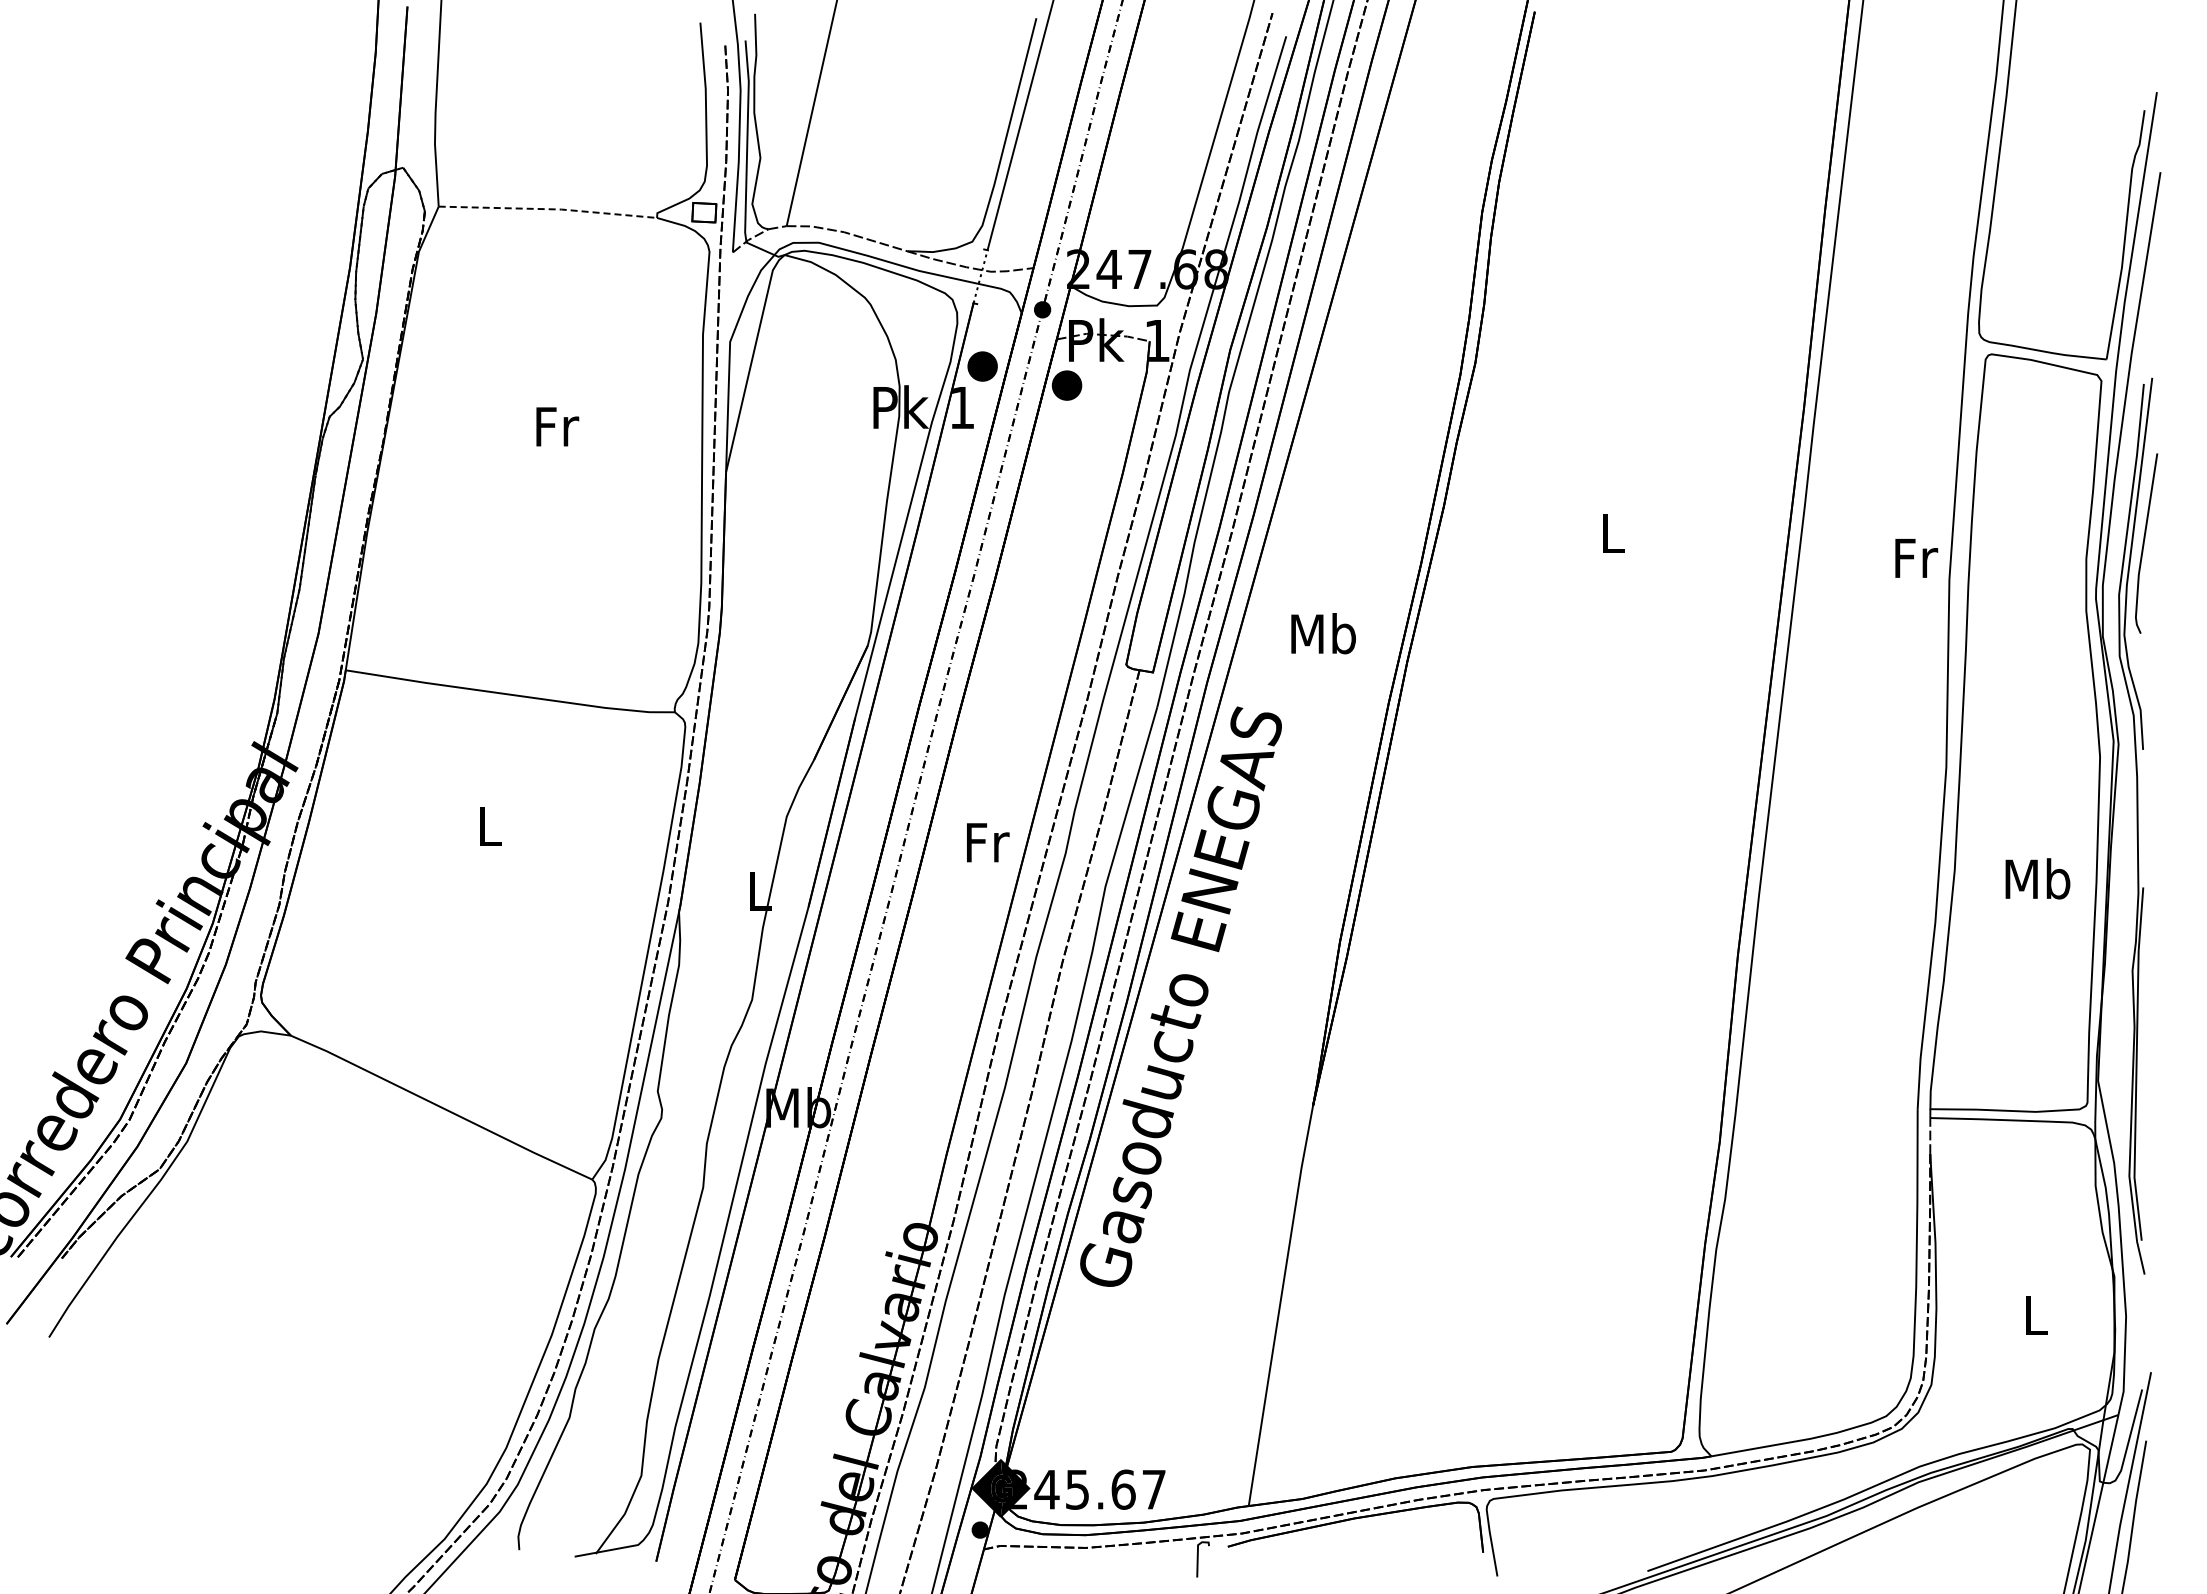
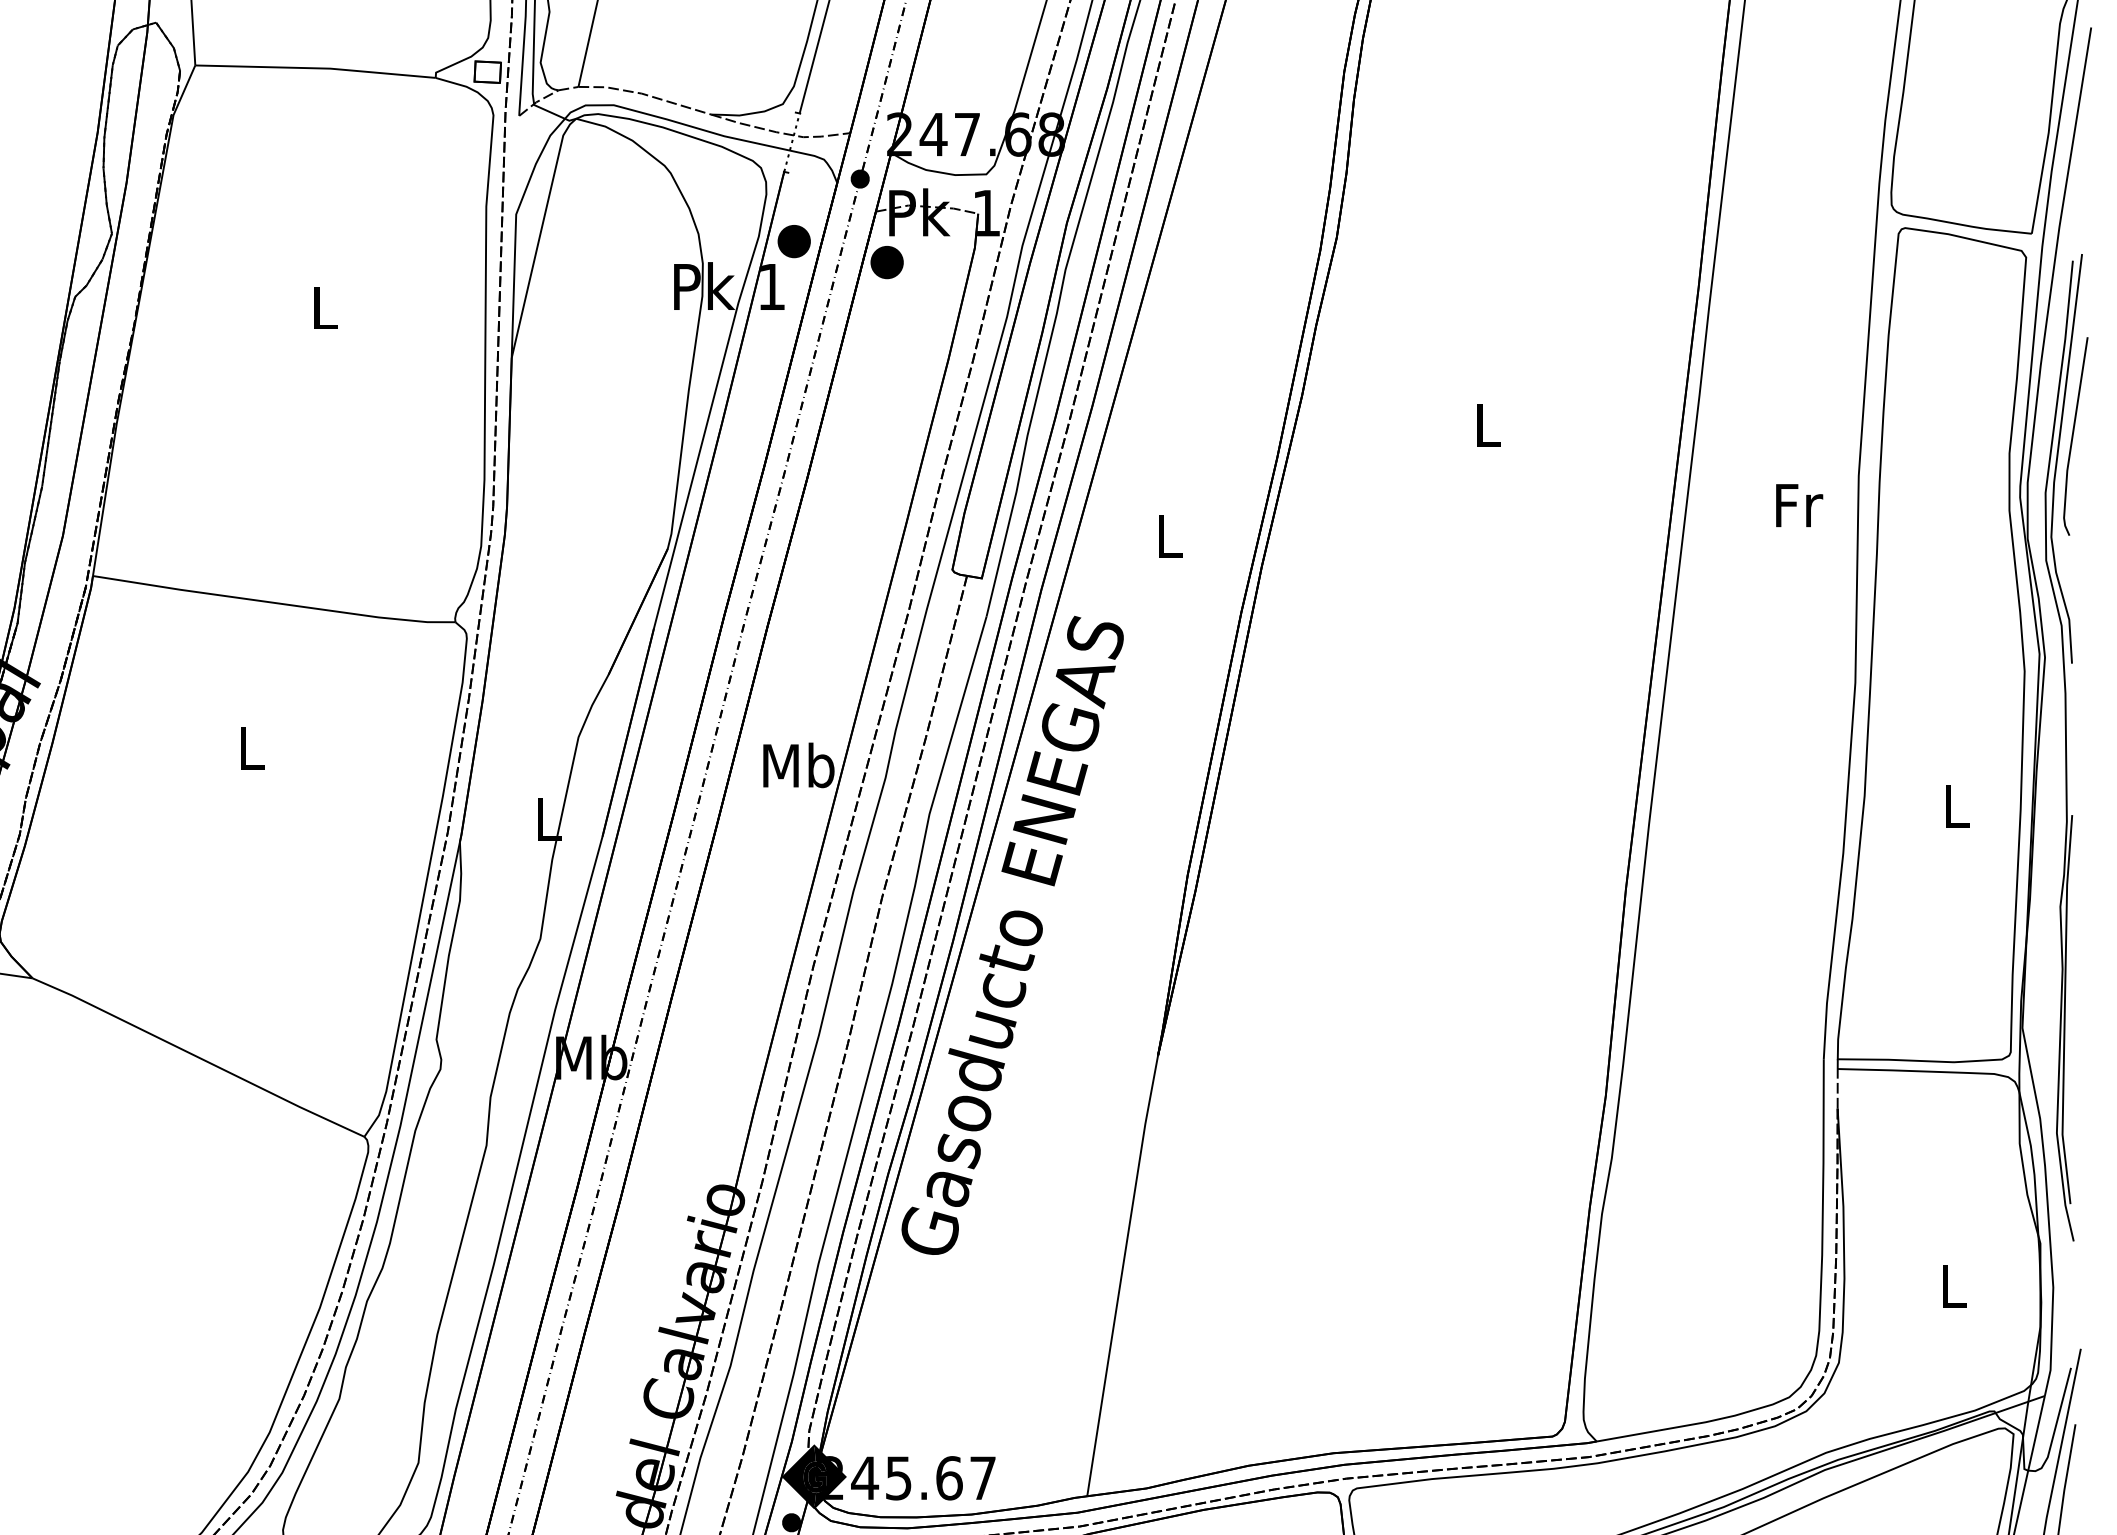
line: (548, 209) -> (316, 68), dashed -> solid
text: (557, 426) -> (326, 307), Fr -> L
text: (1916, 558) -> (1799, 505), moved
text: (1323, 633) -> (1169, 535), Mb -> L
text: (986, 841) -> (798, 764), Fr -> Mb
text: (2037, 878) -> (1955, 805), Mb -> L

